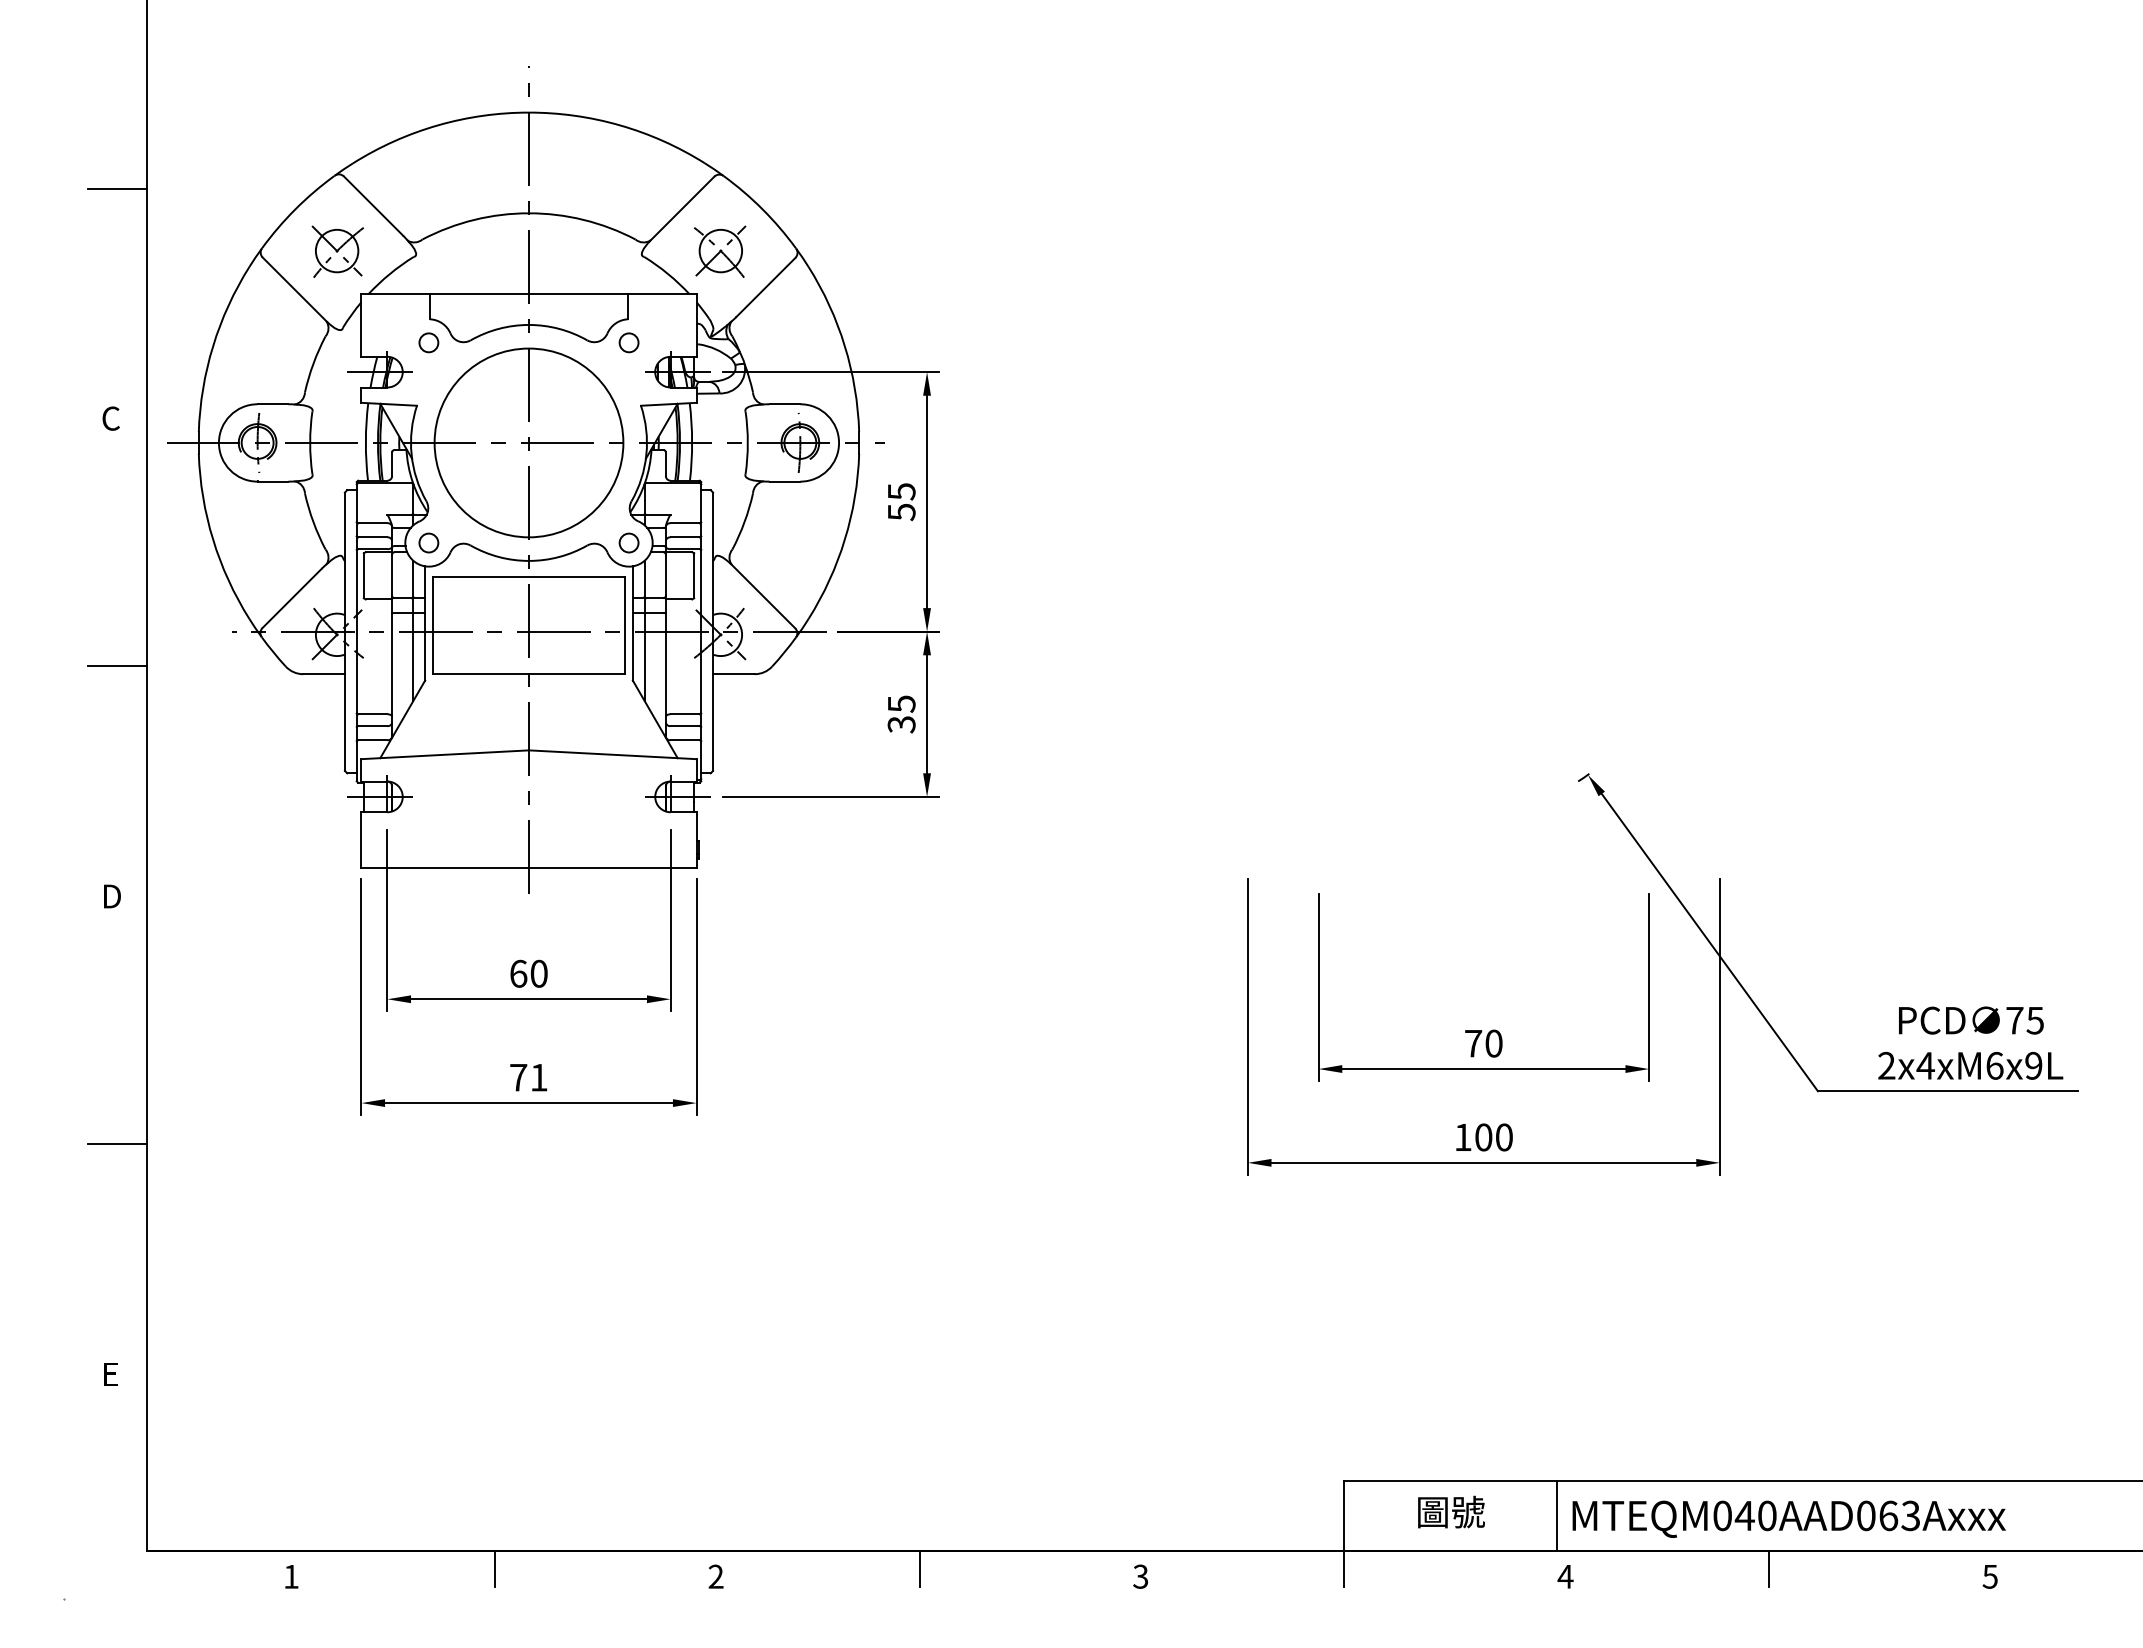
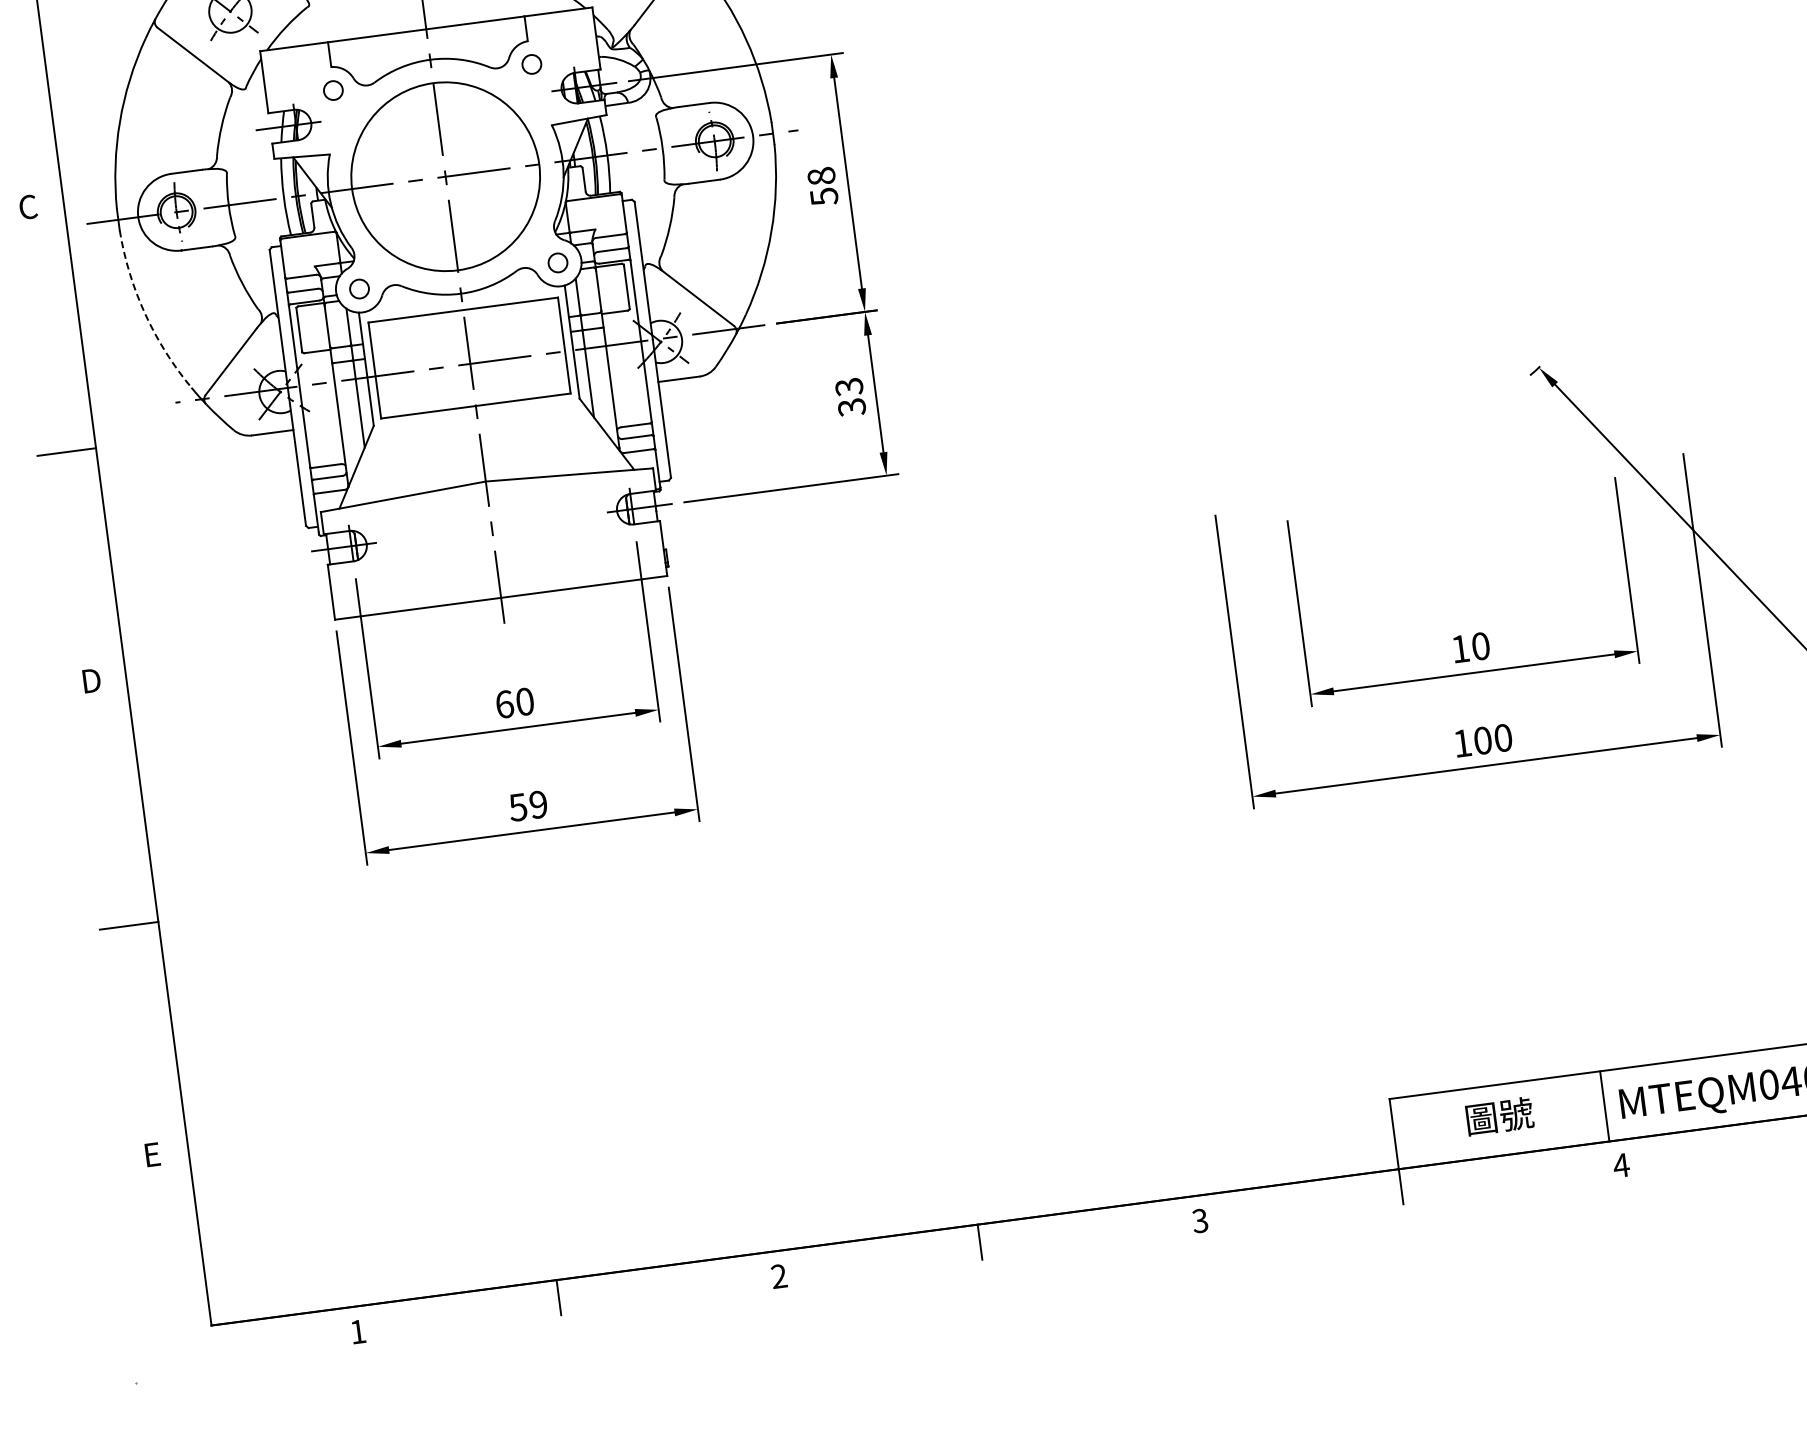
text: (901, 491) -> (821, 176), 55 -> 58
arc: (213, 539) -> (145, 313), solid -> dashed
text: (901, 703) -> (849, 386), 35 -> 33
text: (1473, 1043) -> (1460, 648), 70 -> 10
text: (528, 1077) -> (528, 805), 71 -> 59

